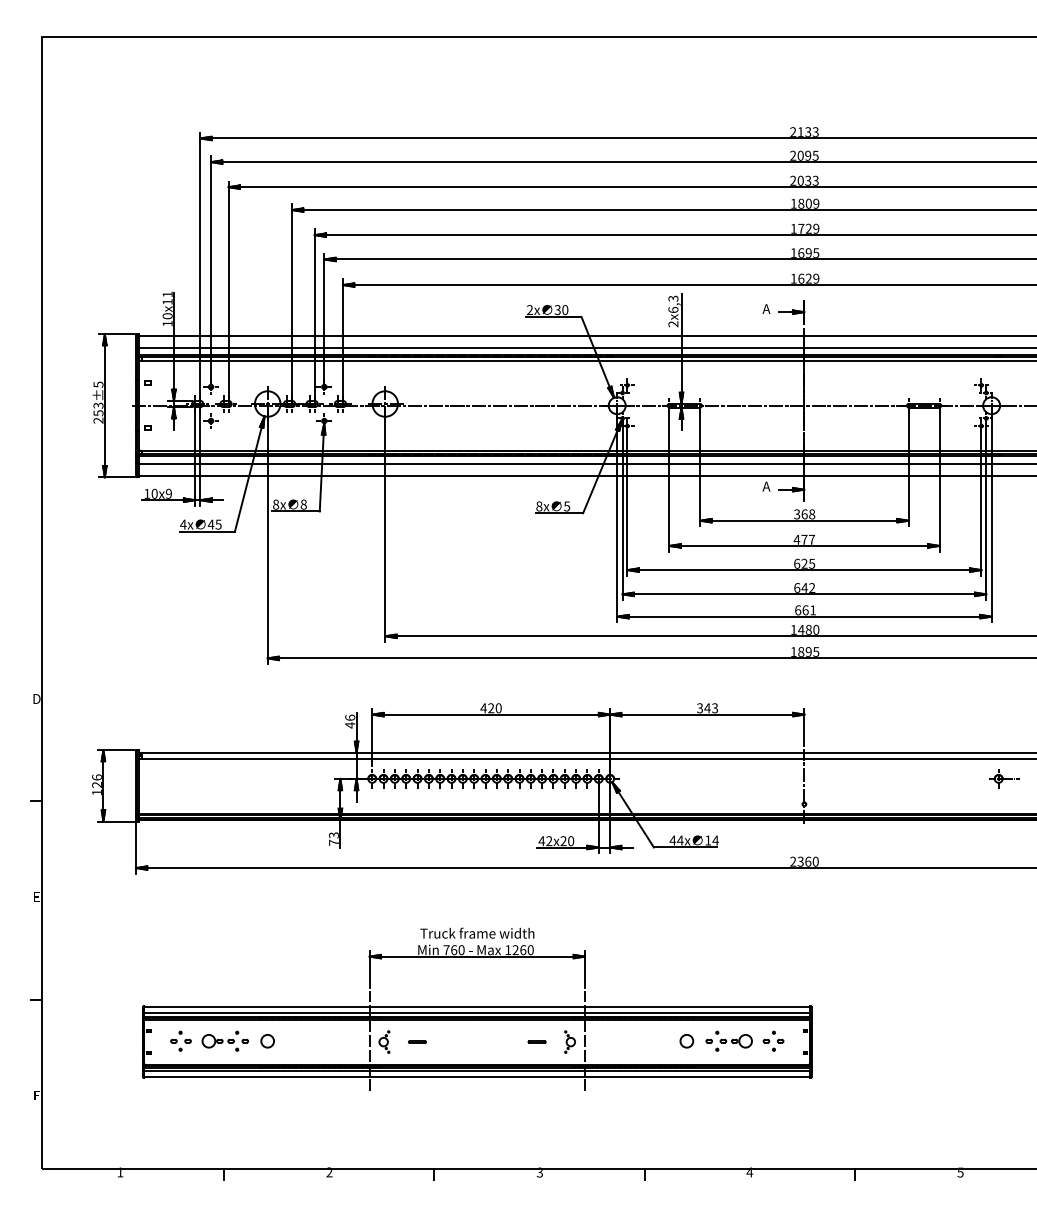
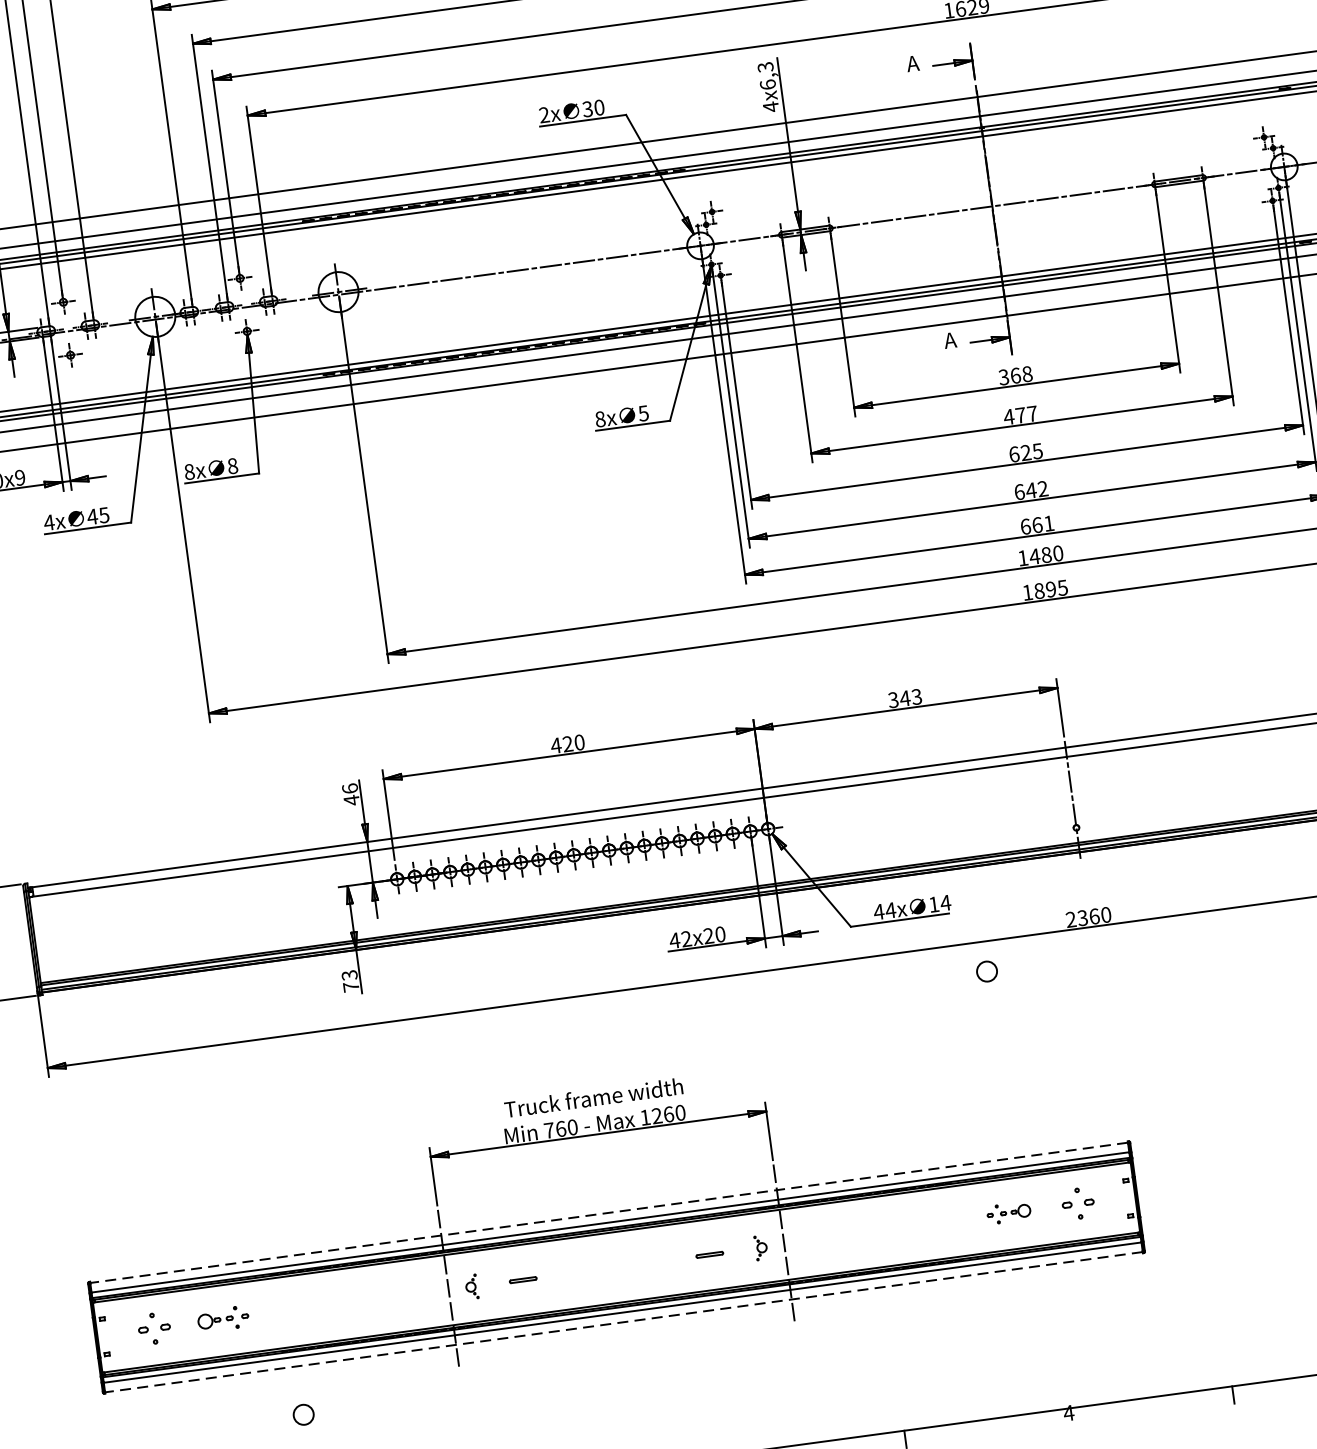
text: (673, 324) -> (771, 107), 2x6,3 -> 4x6,3
line: (477, 1007) -> (609, 1213), solid -> dashed
part: (224, 1040) -> (222, 1318), size x0.7
part: (728, 1040) -> (1007, 1212), size x0.6
circle: (267, 1041) -> (303, 1415), moved
part: (384, 1041) -> (471, 1286), size x0.7
part: (569, 1041) -> (760, 1247), size x0.7
circle: (686, 1041) -> (986, 972), moved
line: (477, 1077) -> (624, 1322), solid -> dashed

